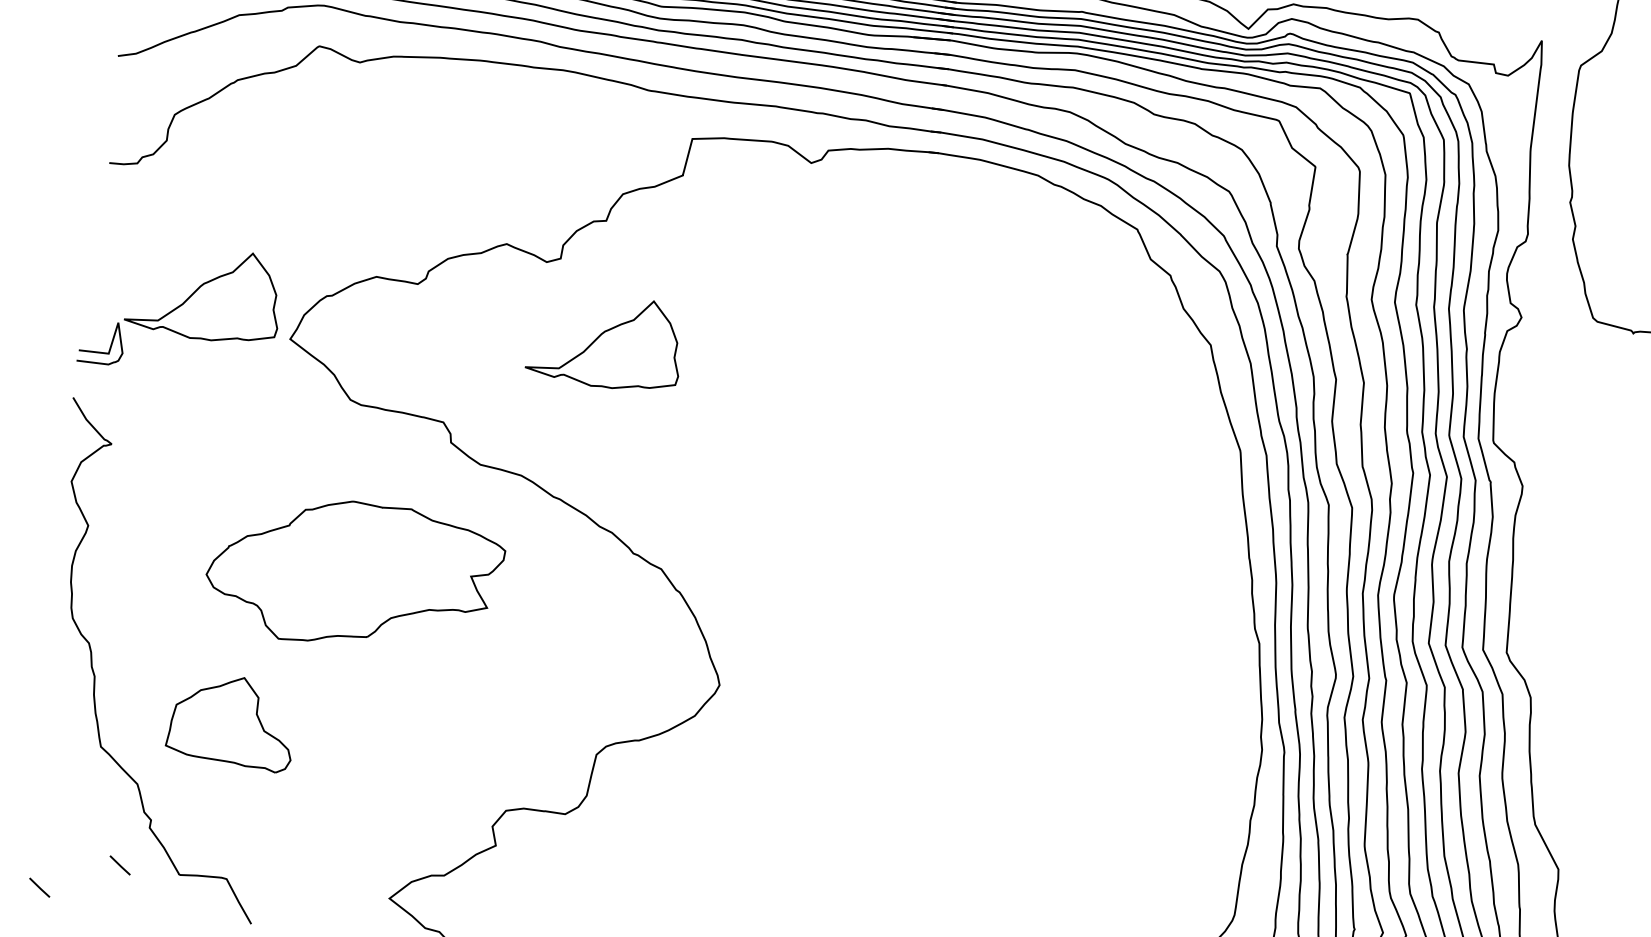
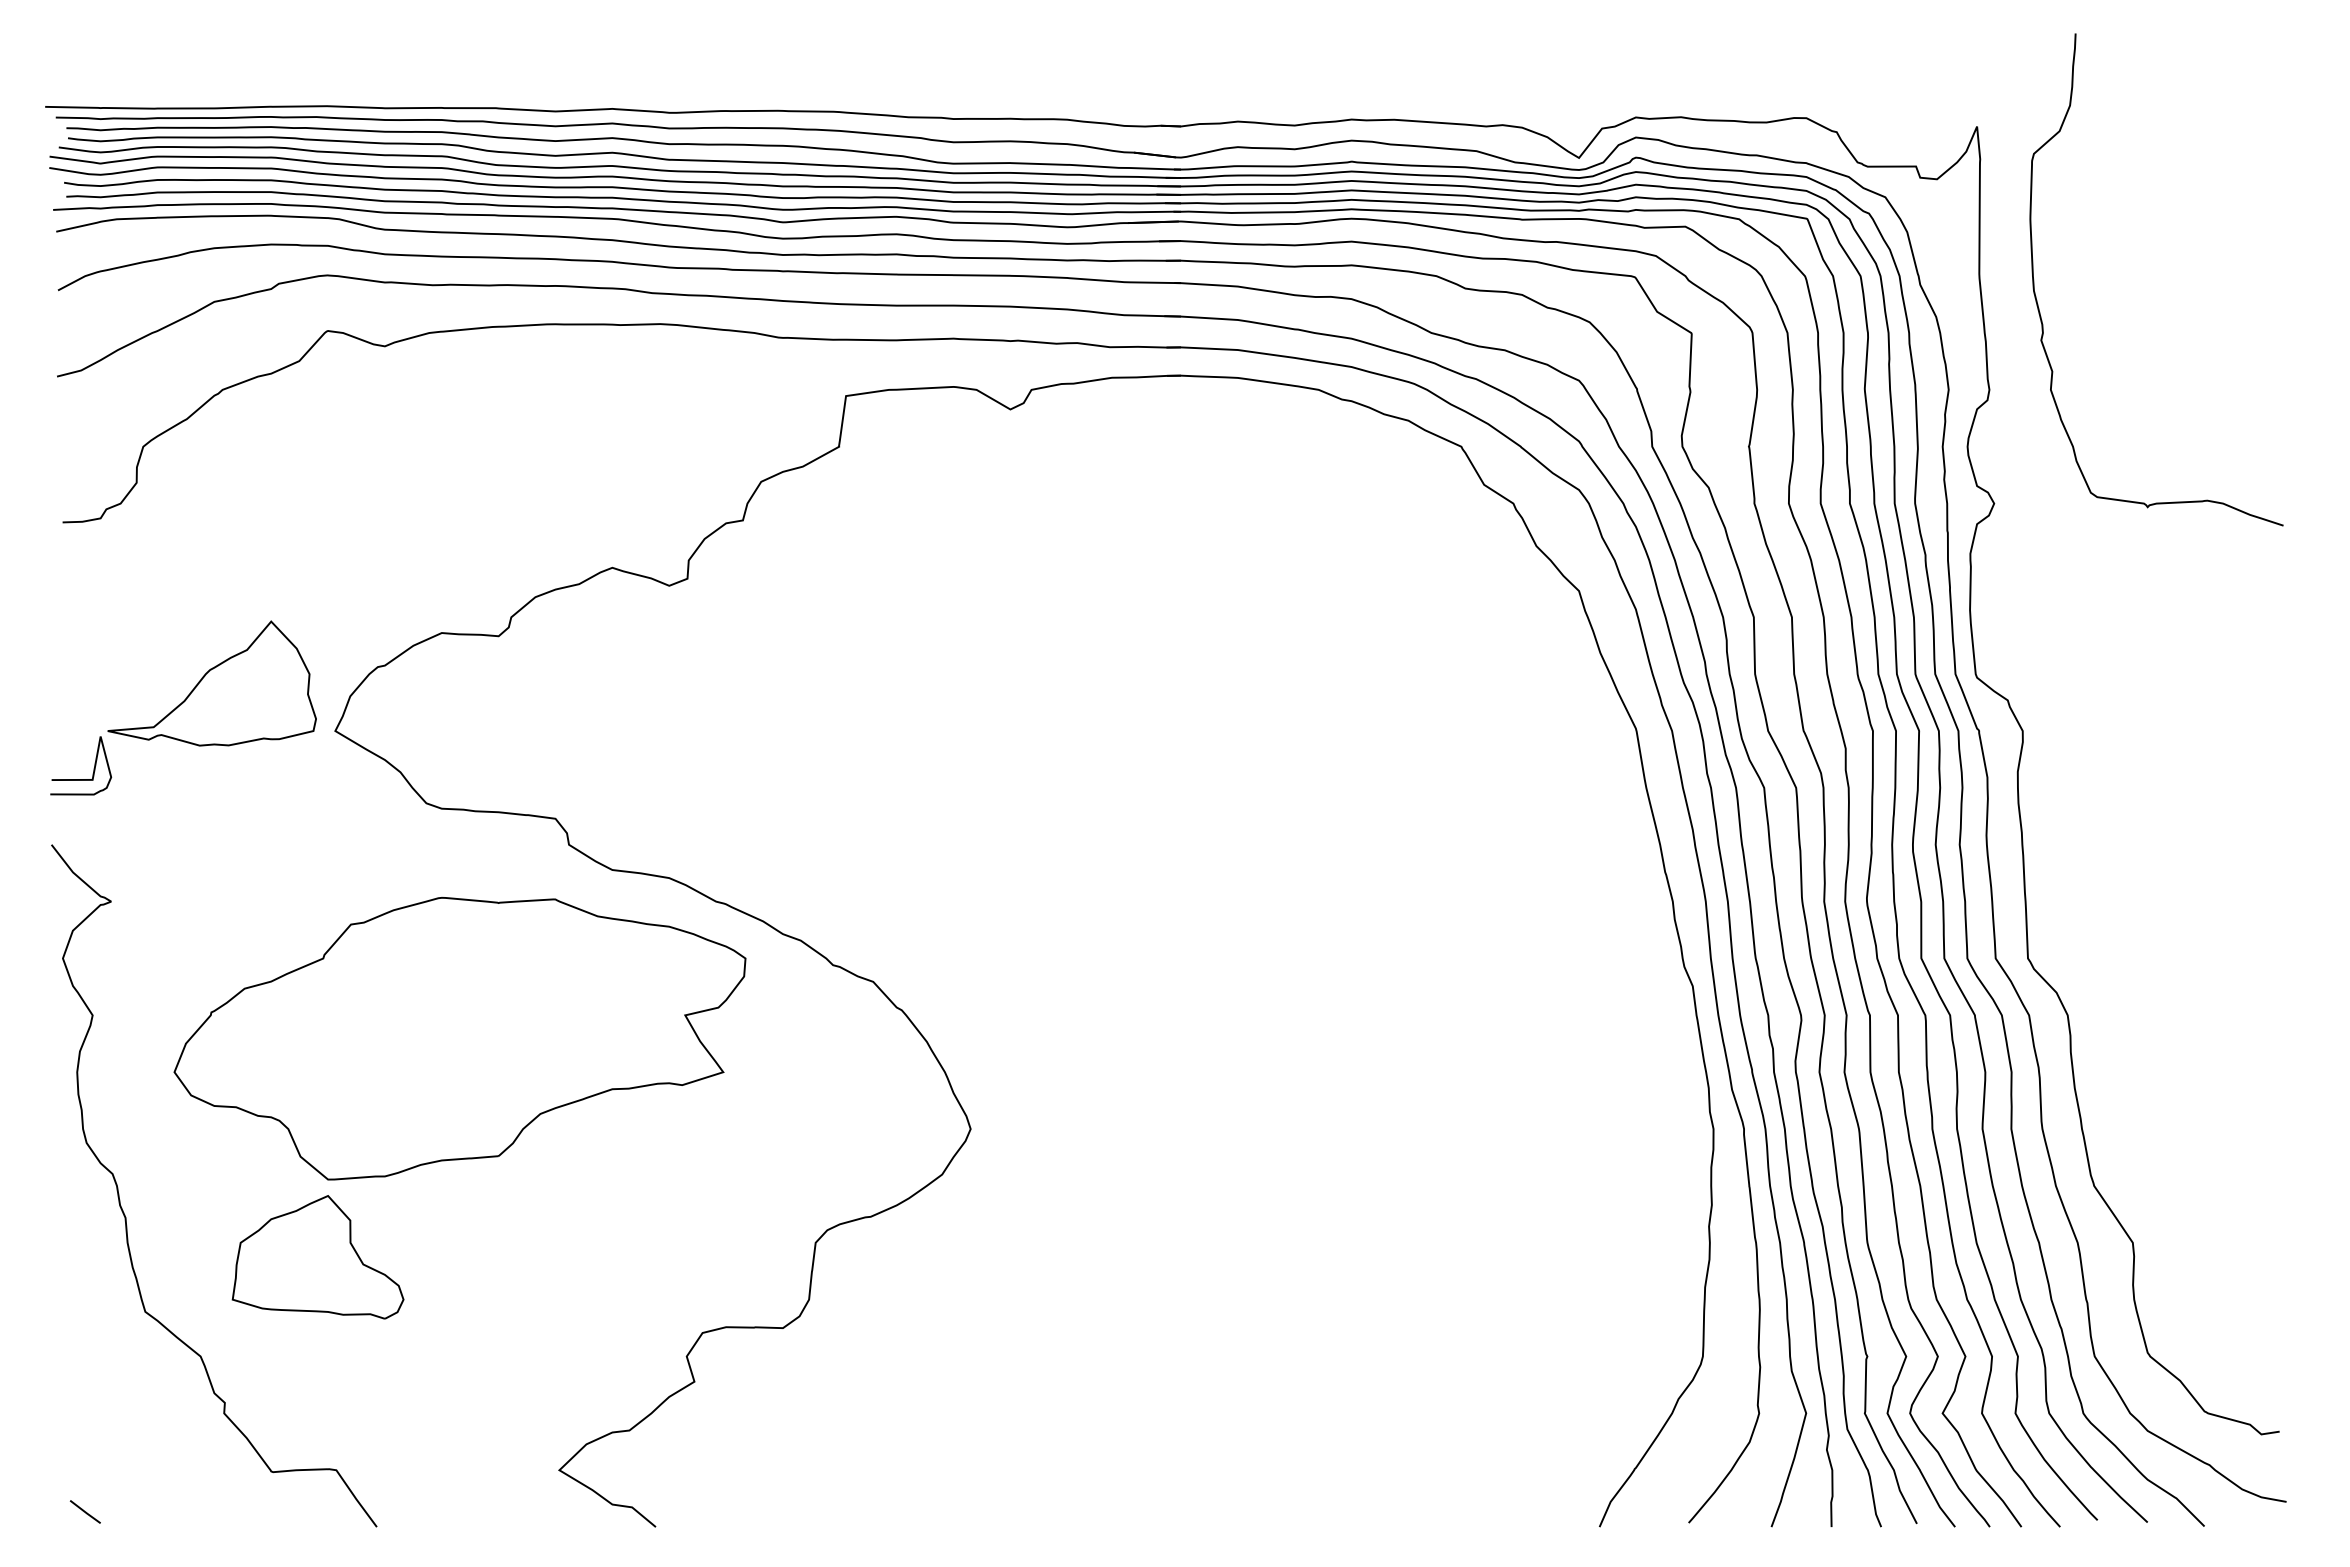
part: (604, 341) -> (760, 683), removed
part: (354, 574) -> (459, 1038), size x1.43
line: (119, 865) -> (189, 1468), removed

